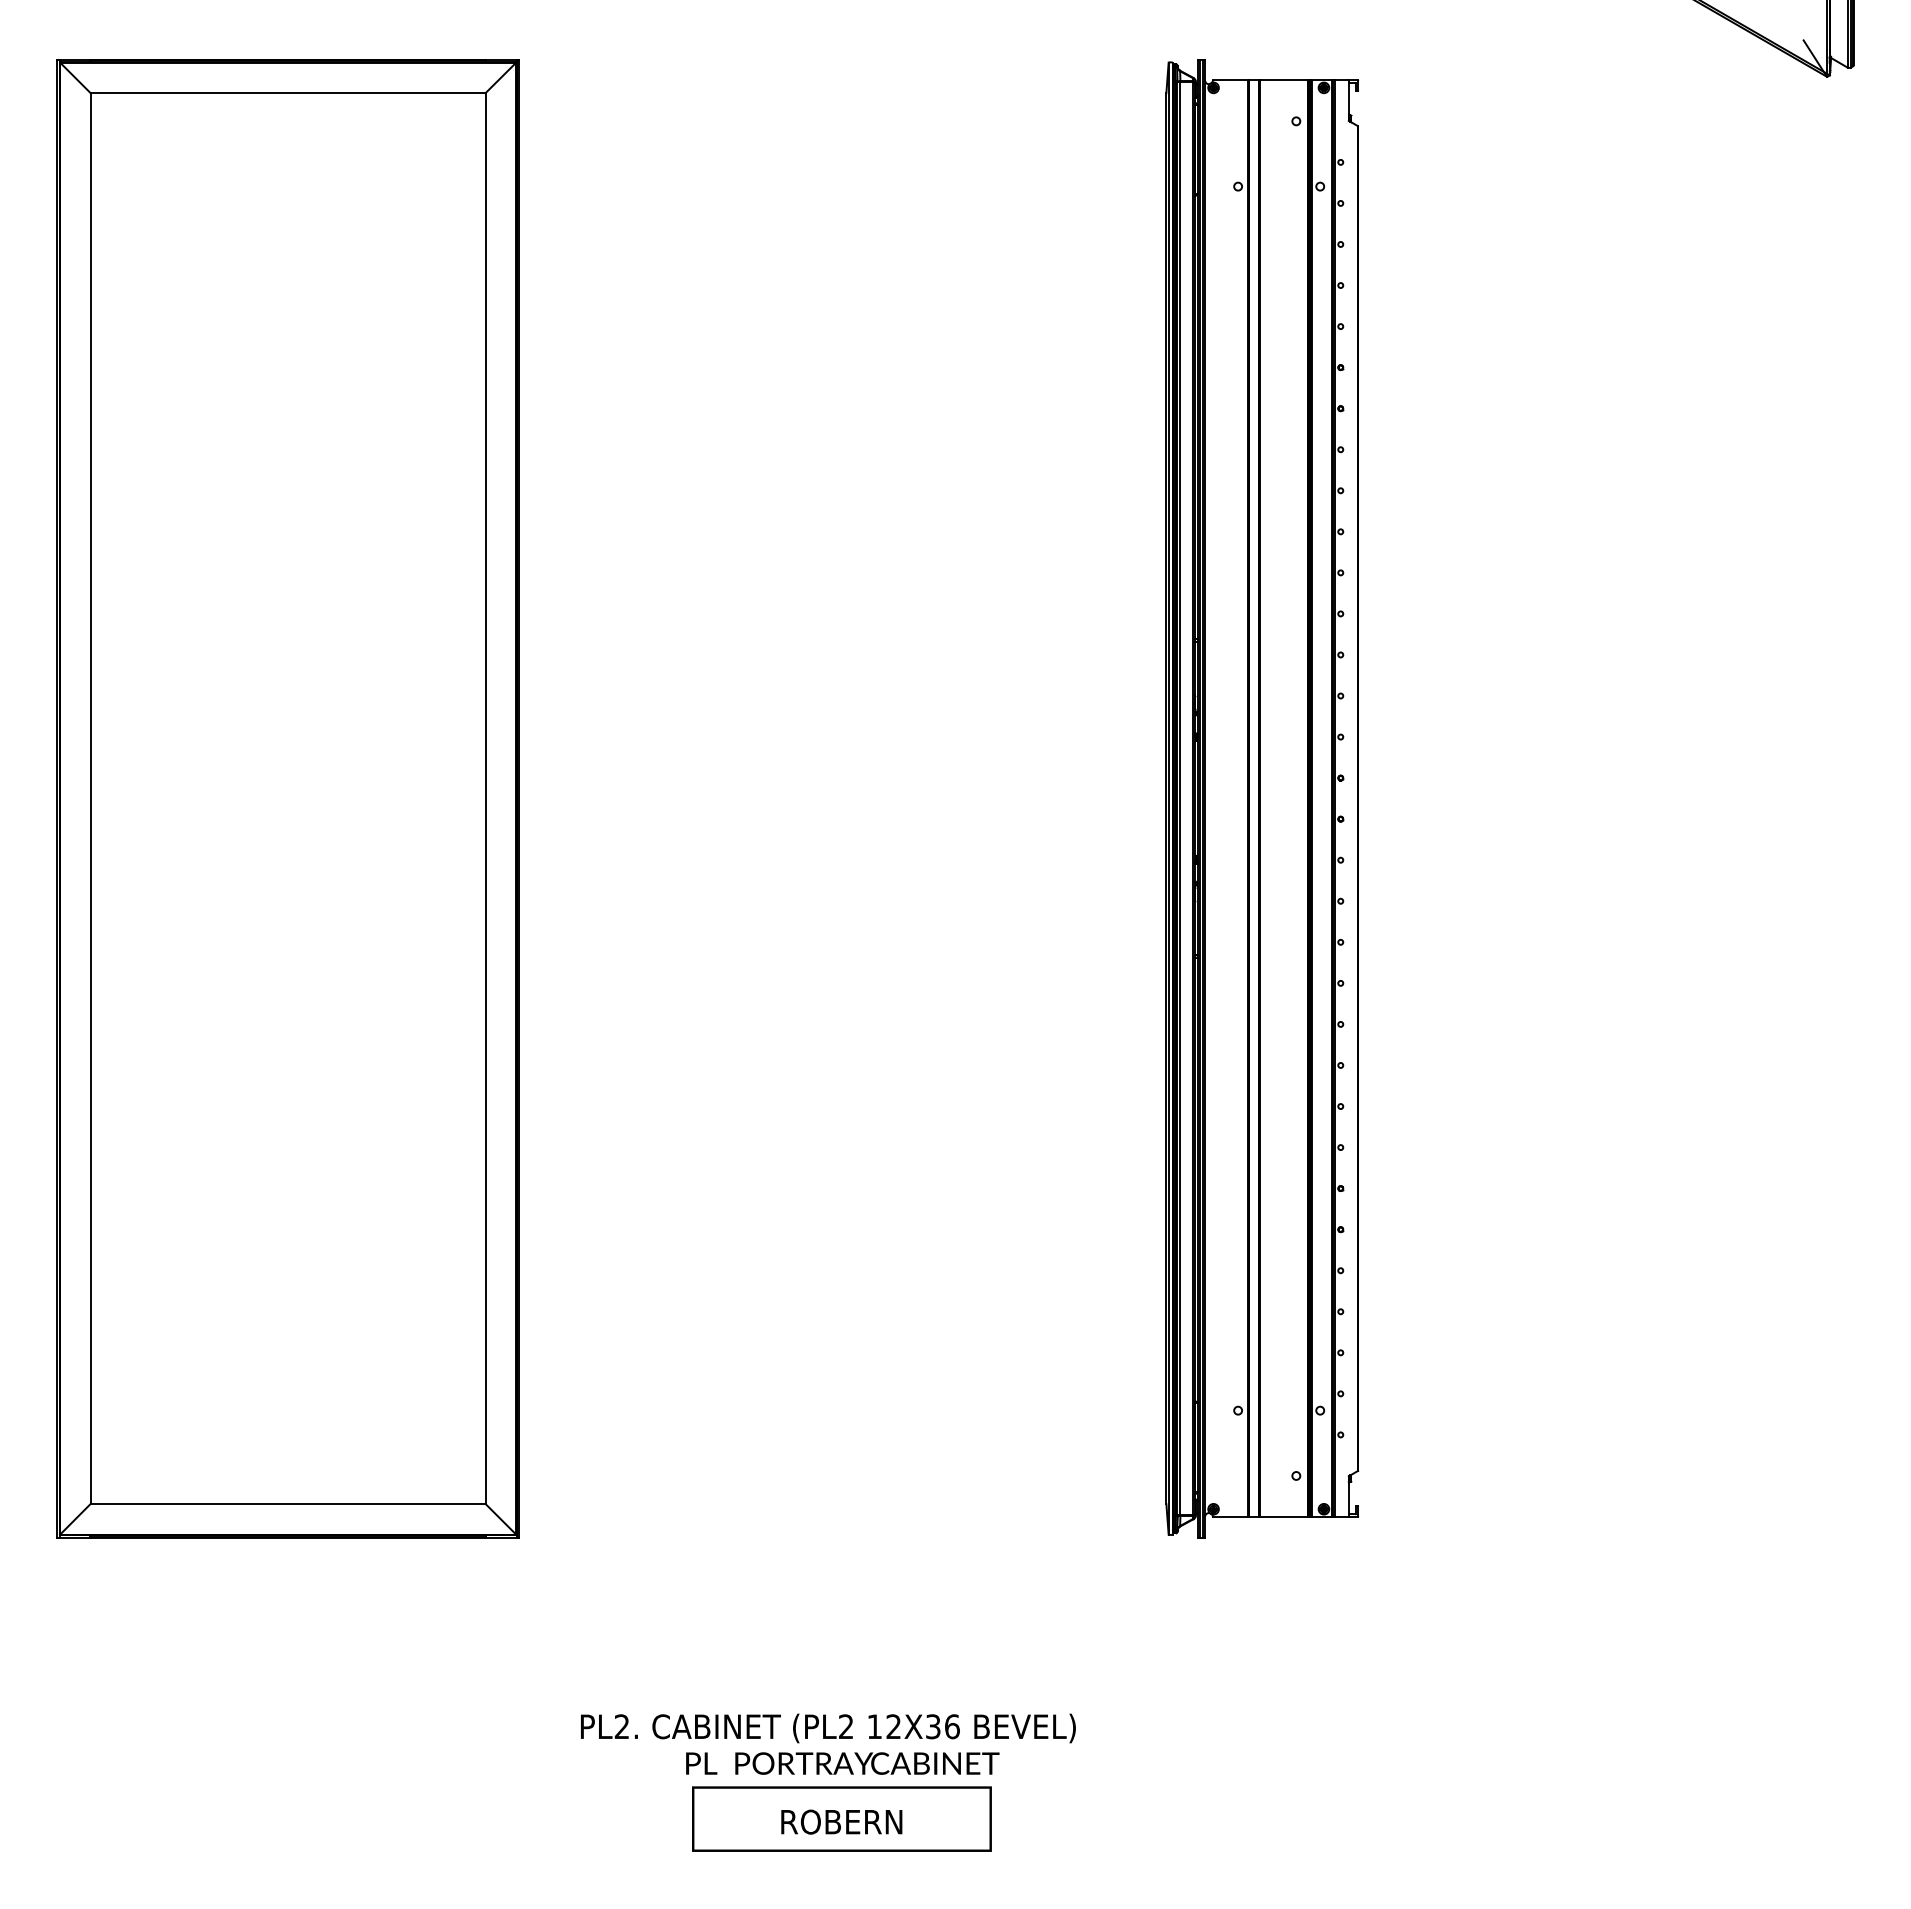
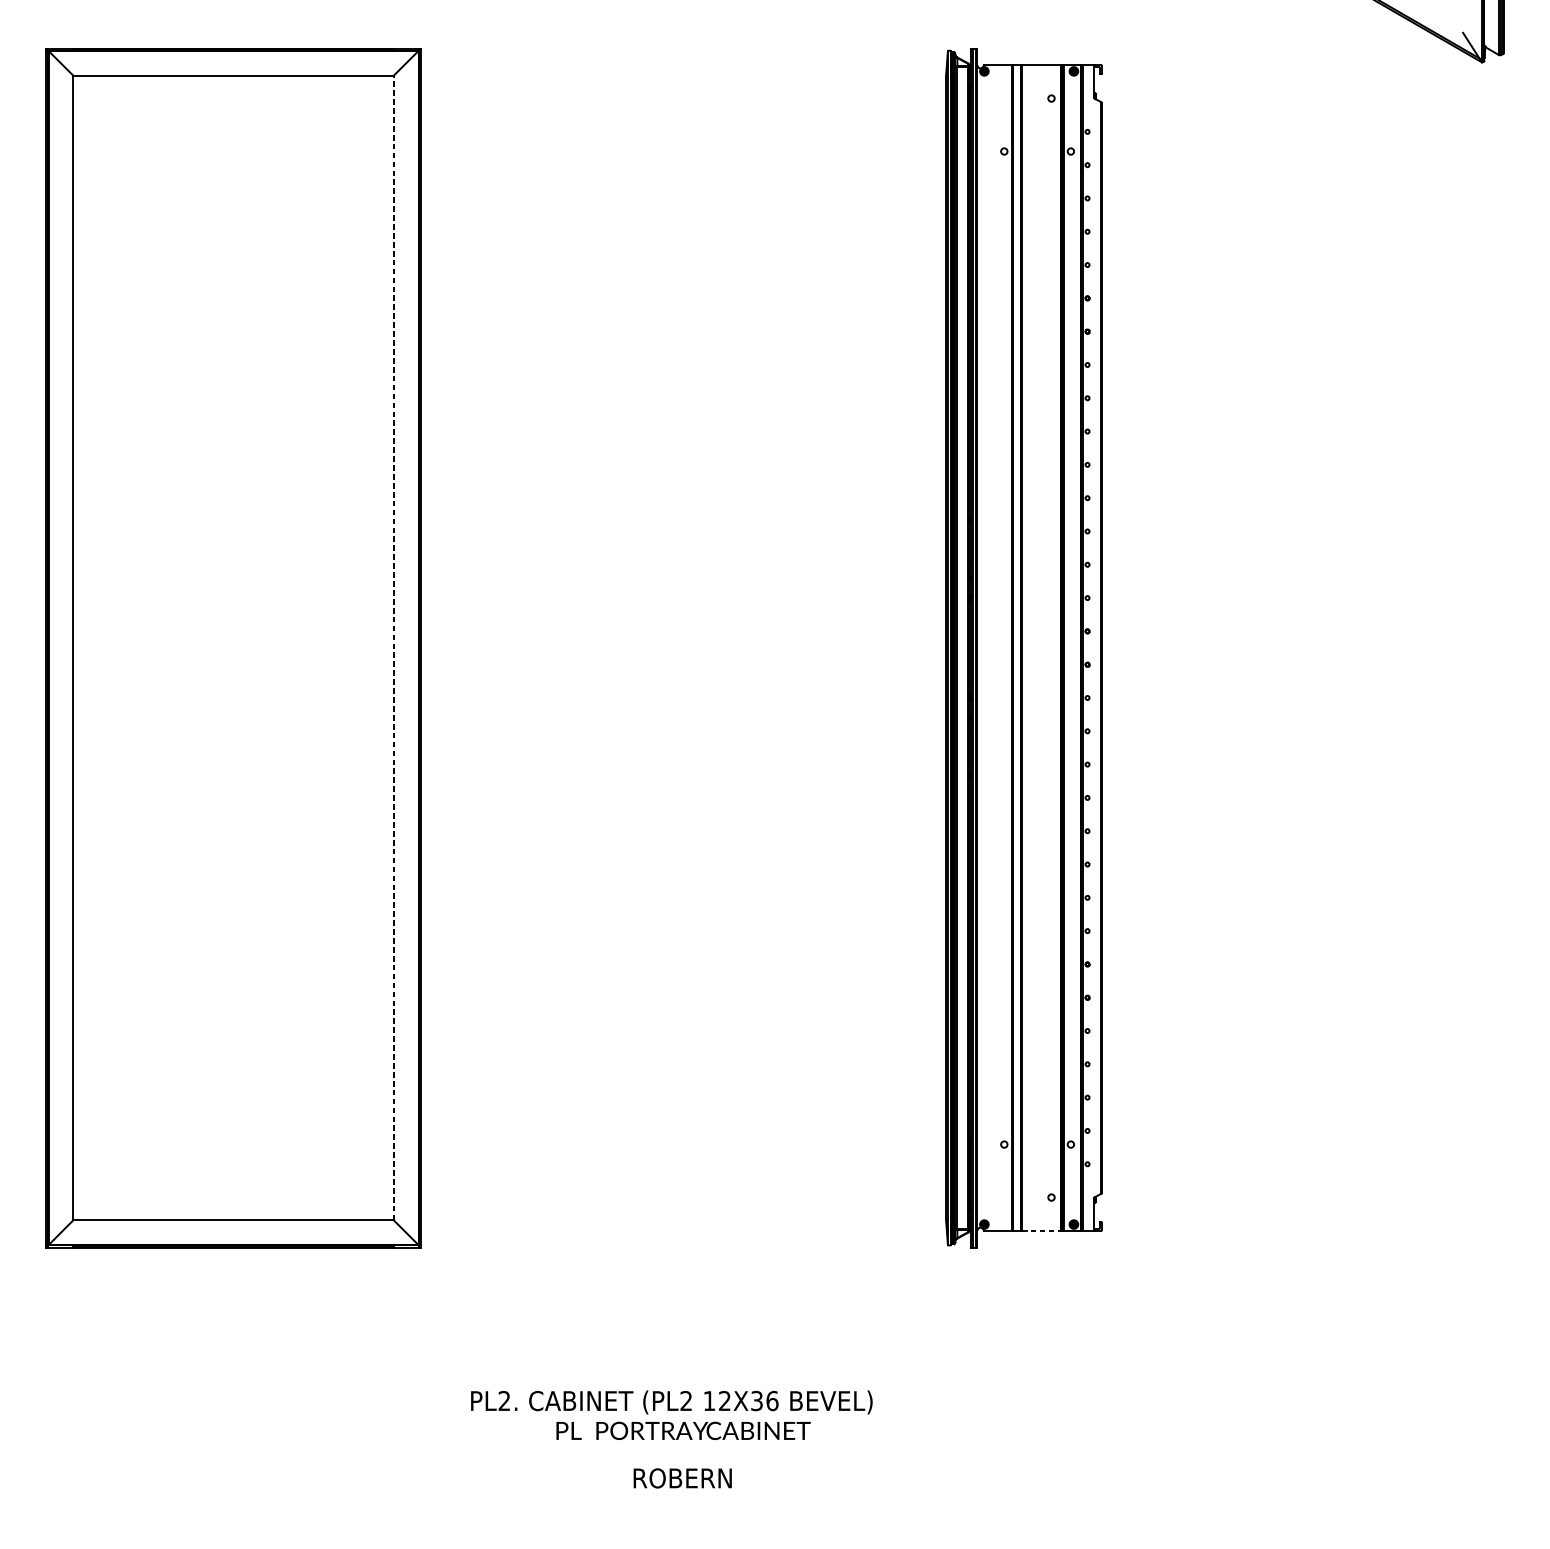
line: (485, 798) -> (393, 647), solid -> dashed
line: (1283, 1517) -> (1041, 1231), solid -> dashed
part: (841, 1818) -> (682, 1475), removed

